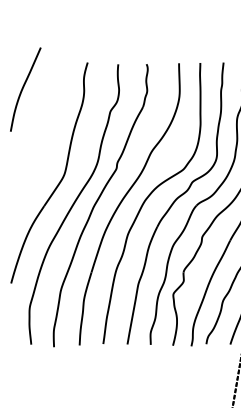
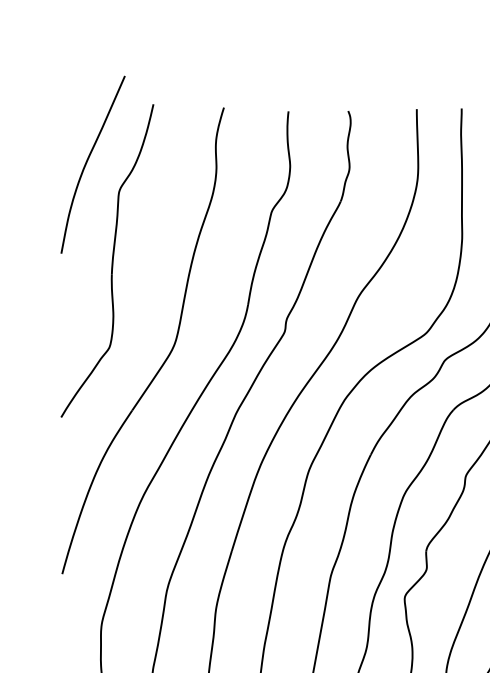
part: (32, 135) -> (107, 261), added

